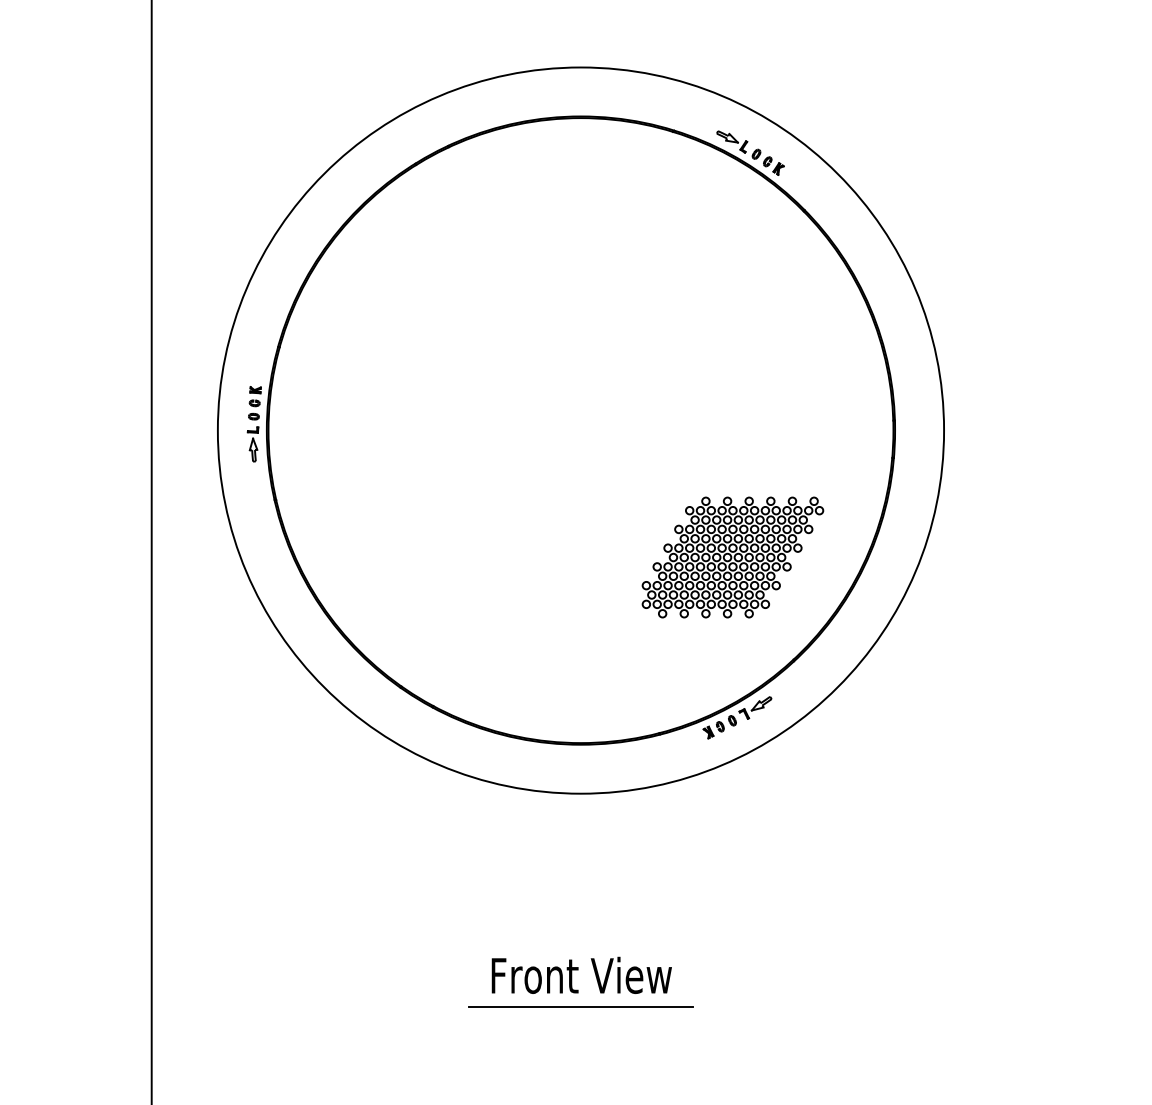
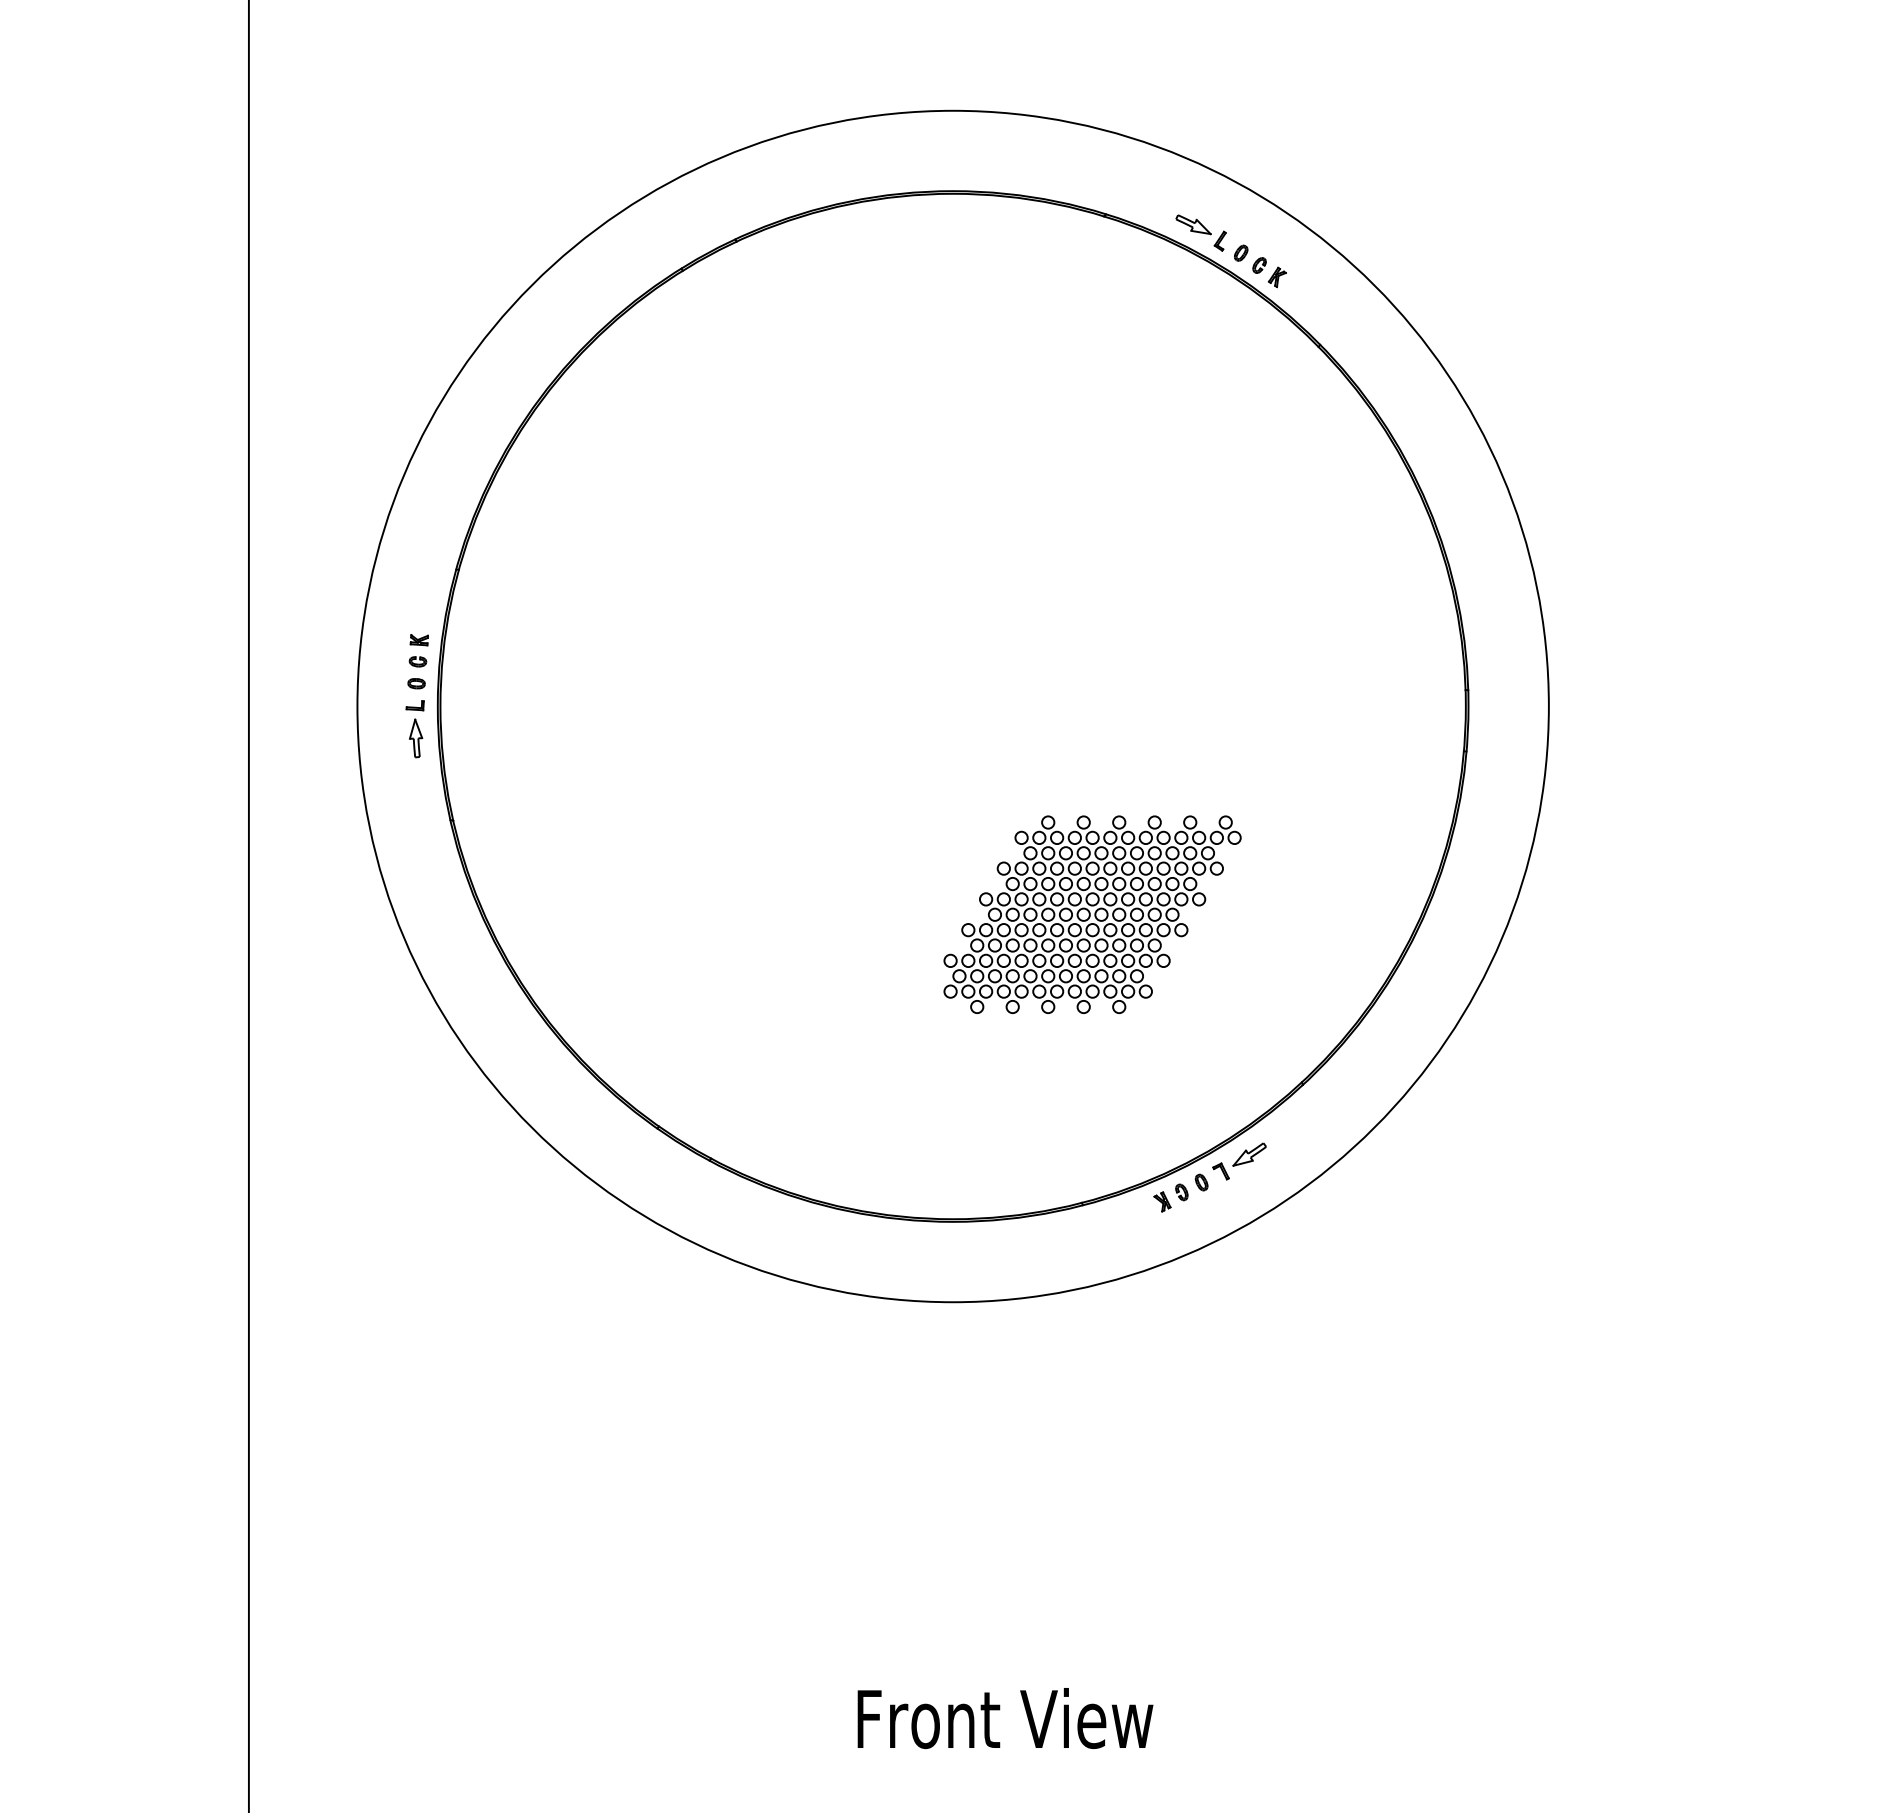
part: (732, 557) -> (1091, 914), moved
text: (581, 974) -> (1004, 1716), moved
line: (580, 1007) -> (952, 1652), removed

